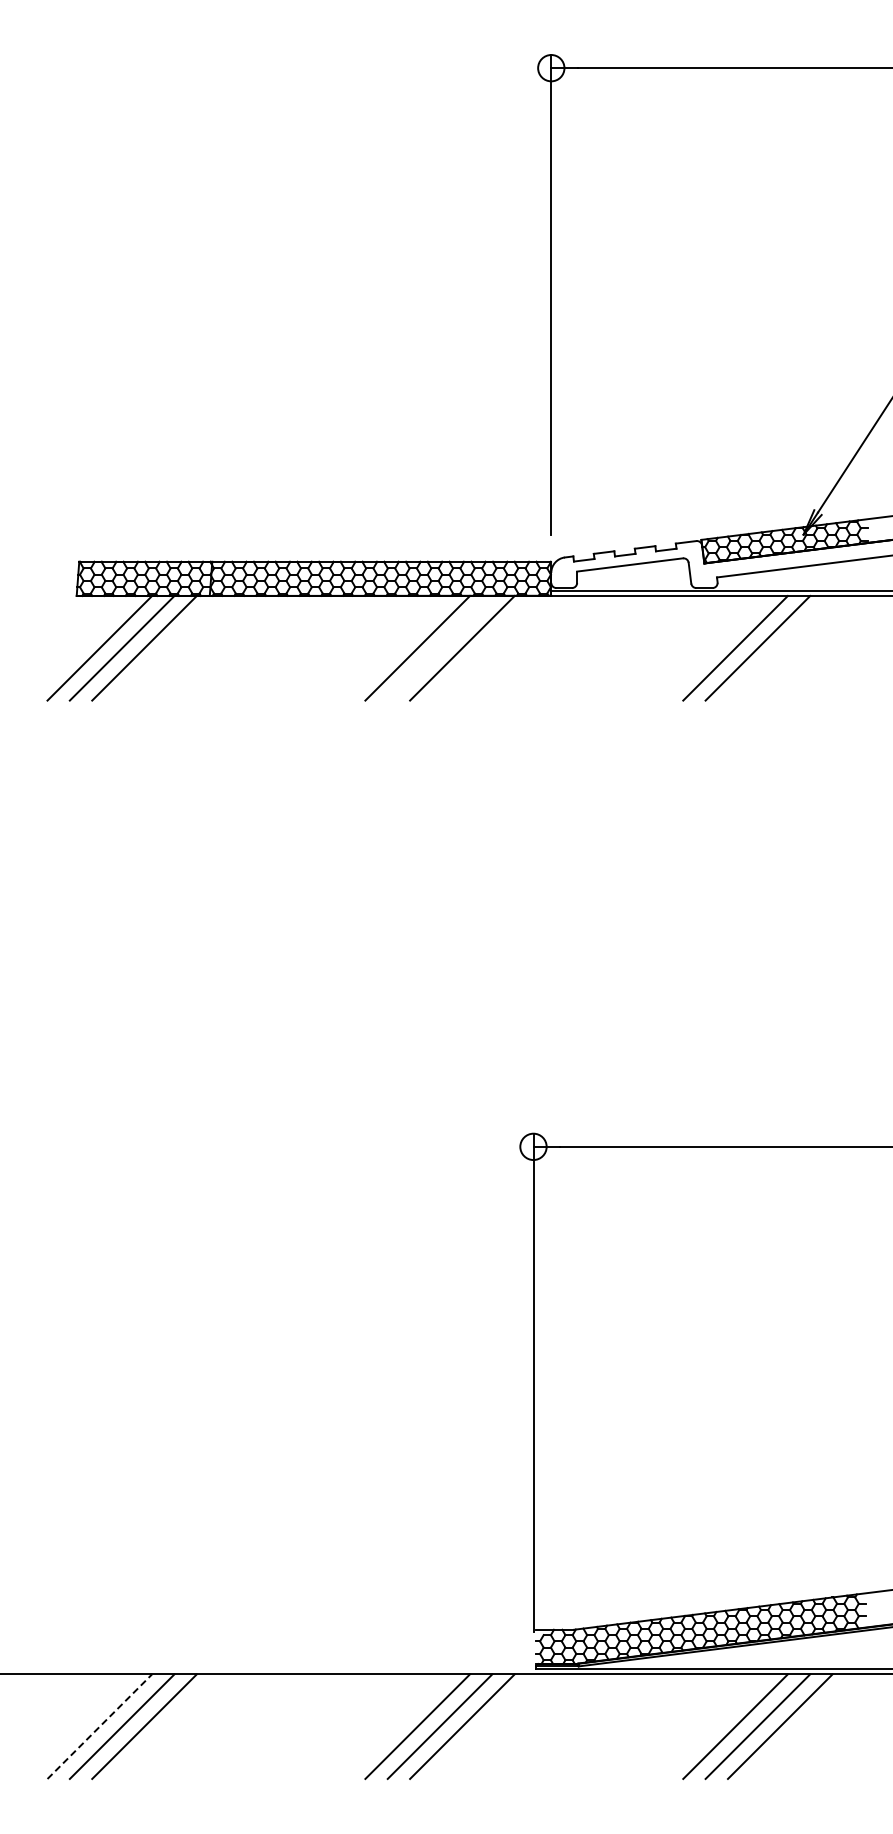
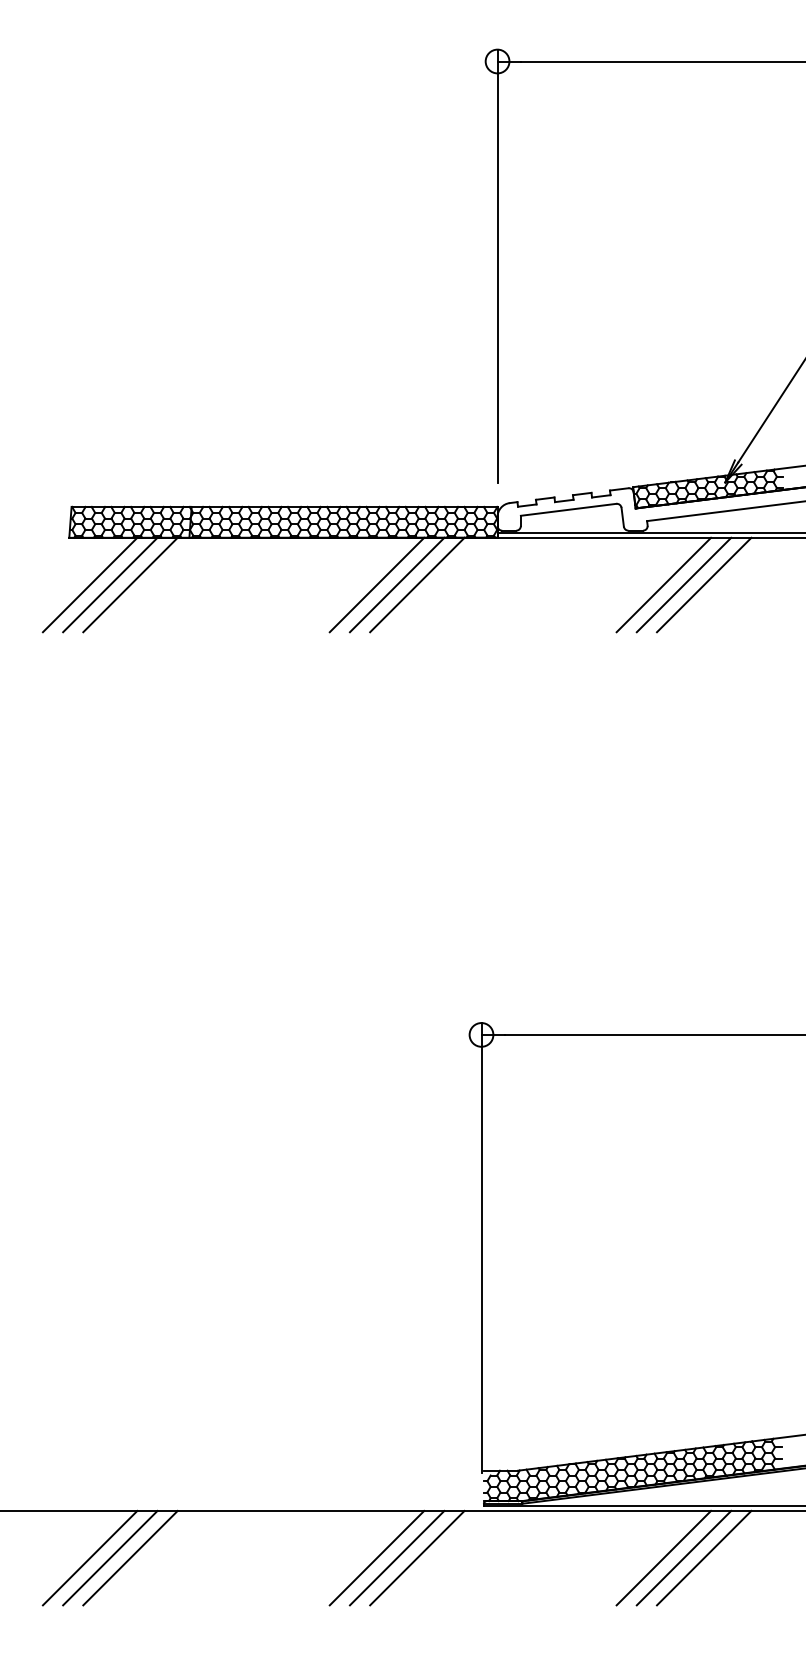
line: (439, 647) -> (396, 584), added
line: (779, 647) -> (703, 584), added
line: (99, 1726) -> (89, 1557), dashed -> solid

